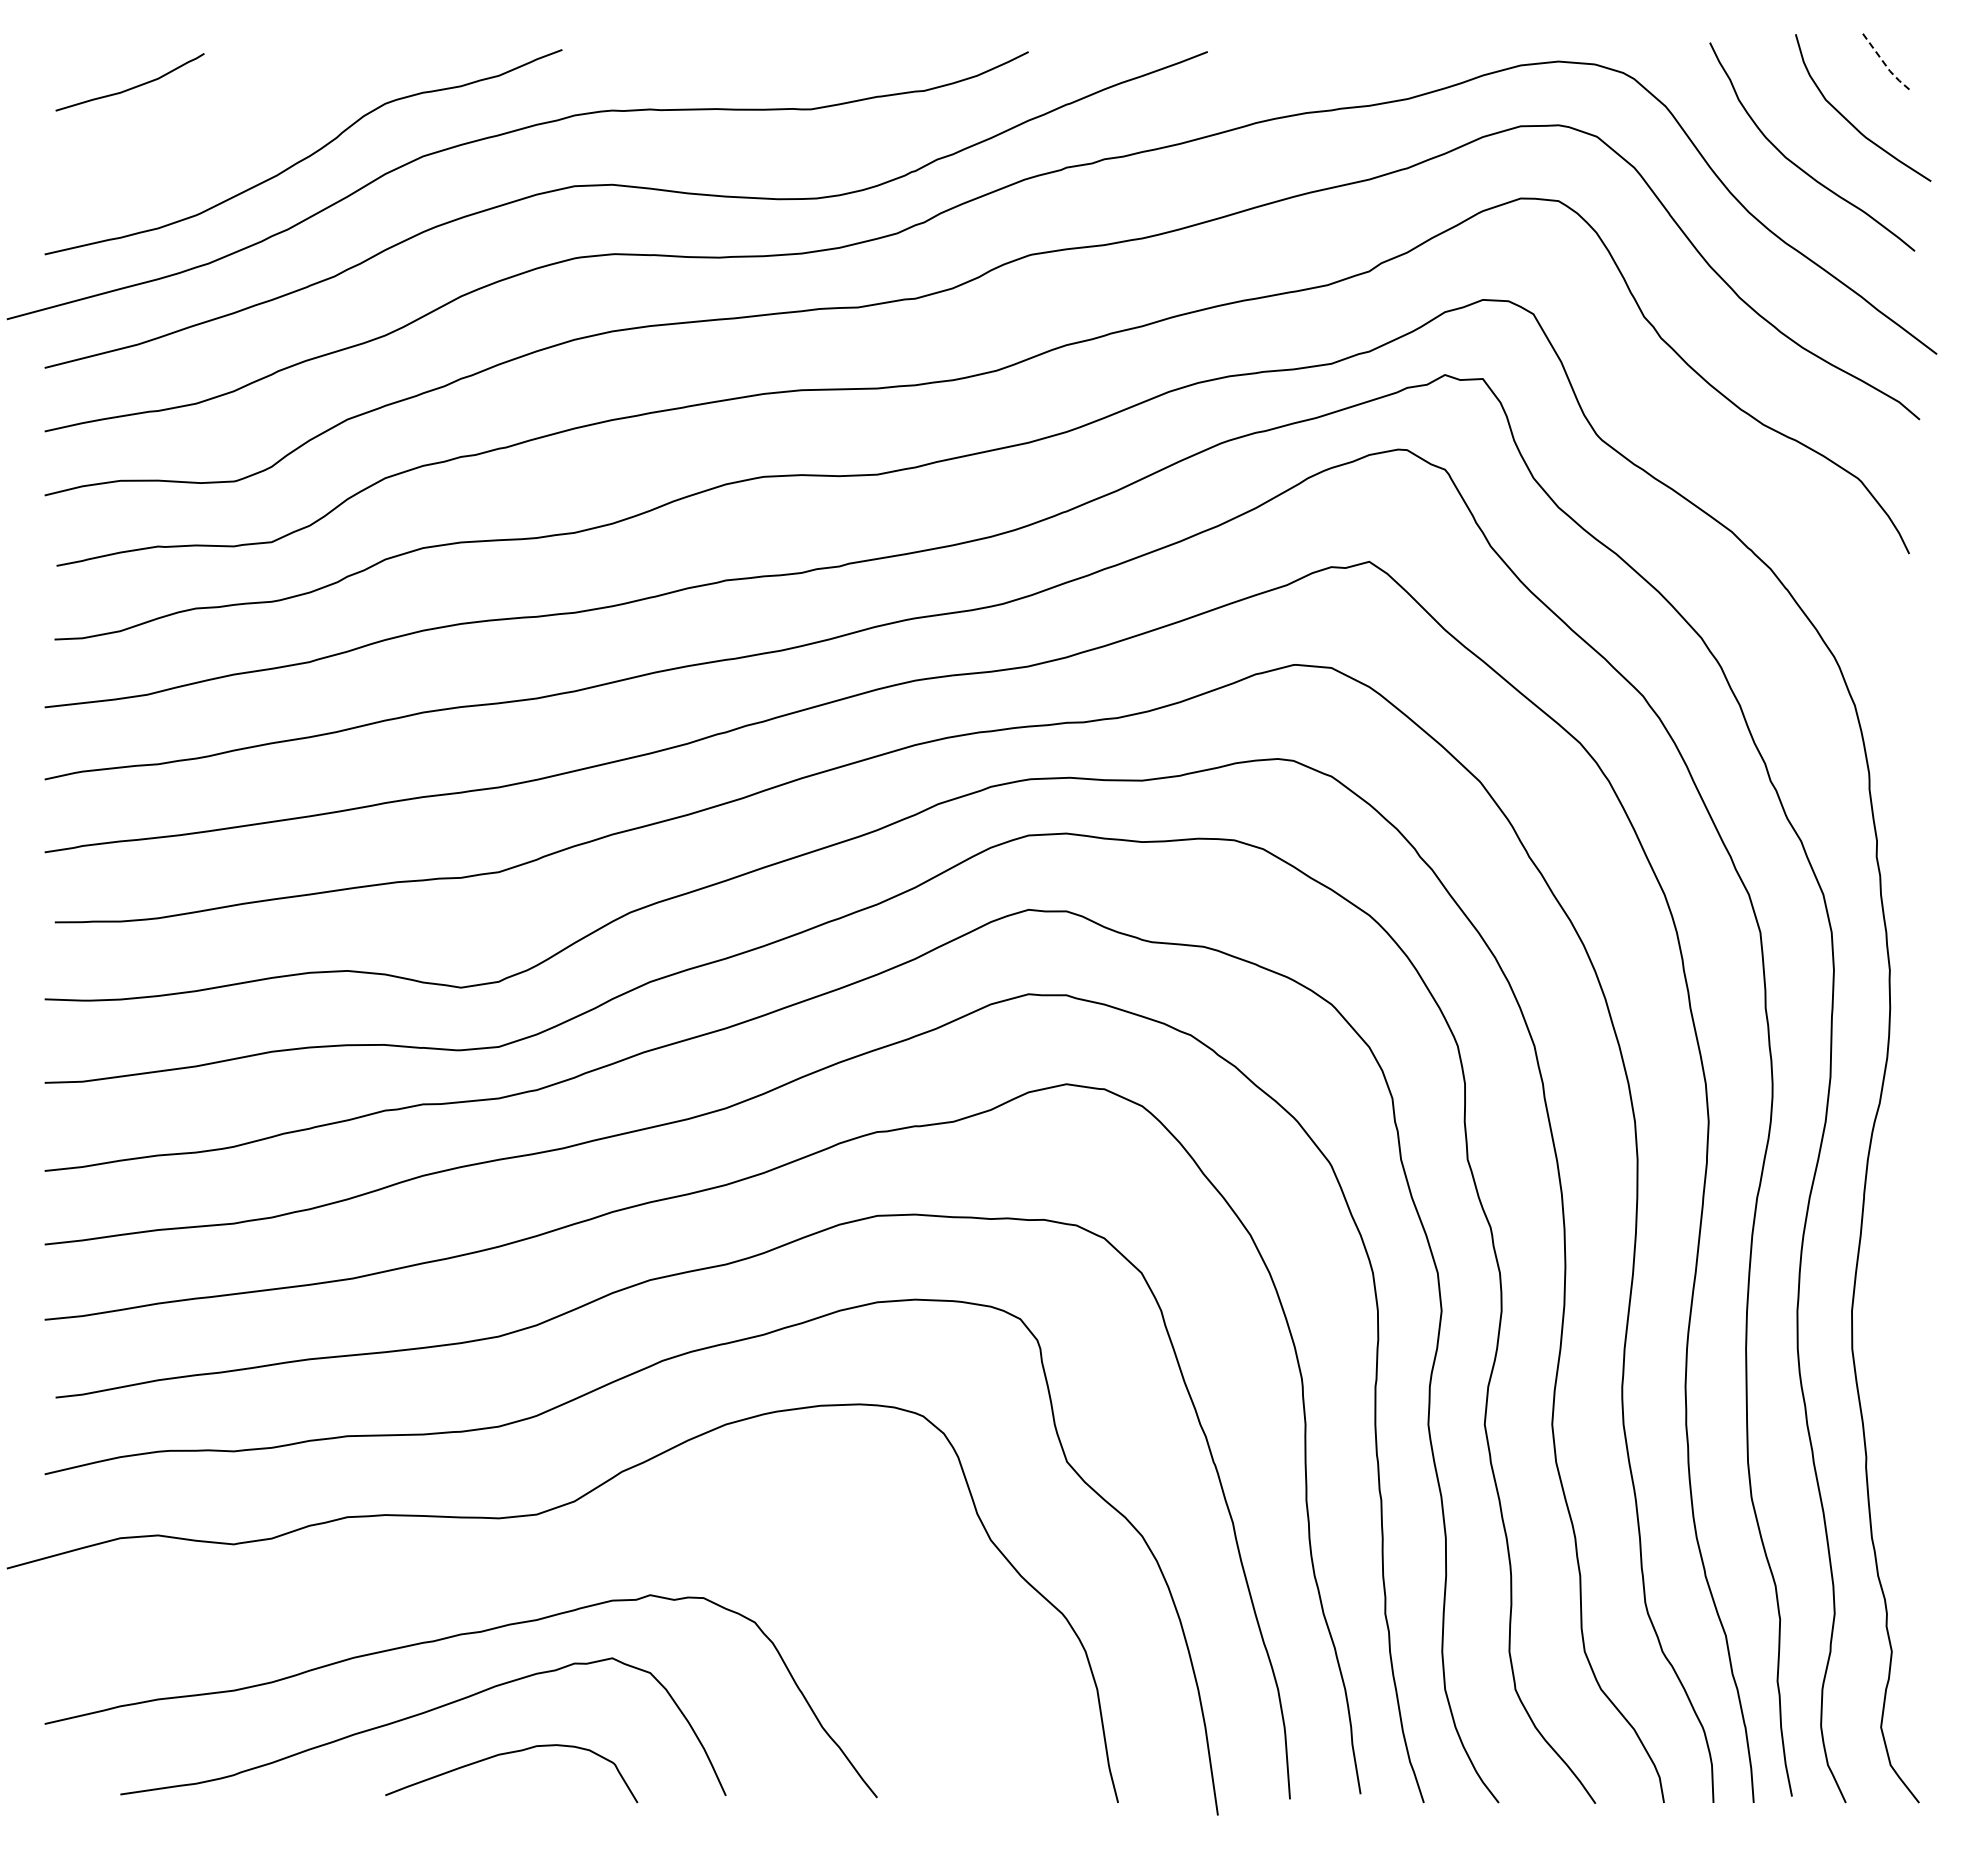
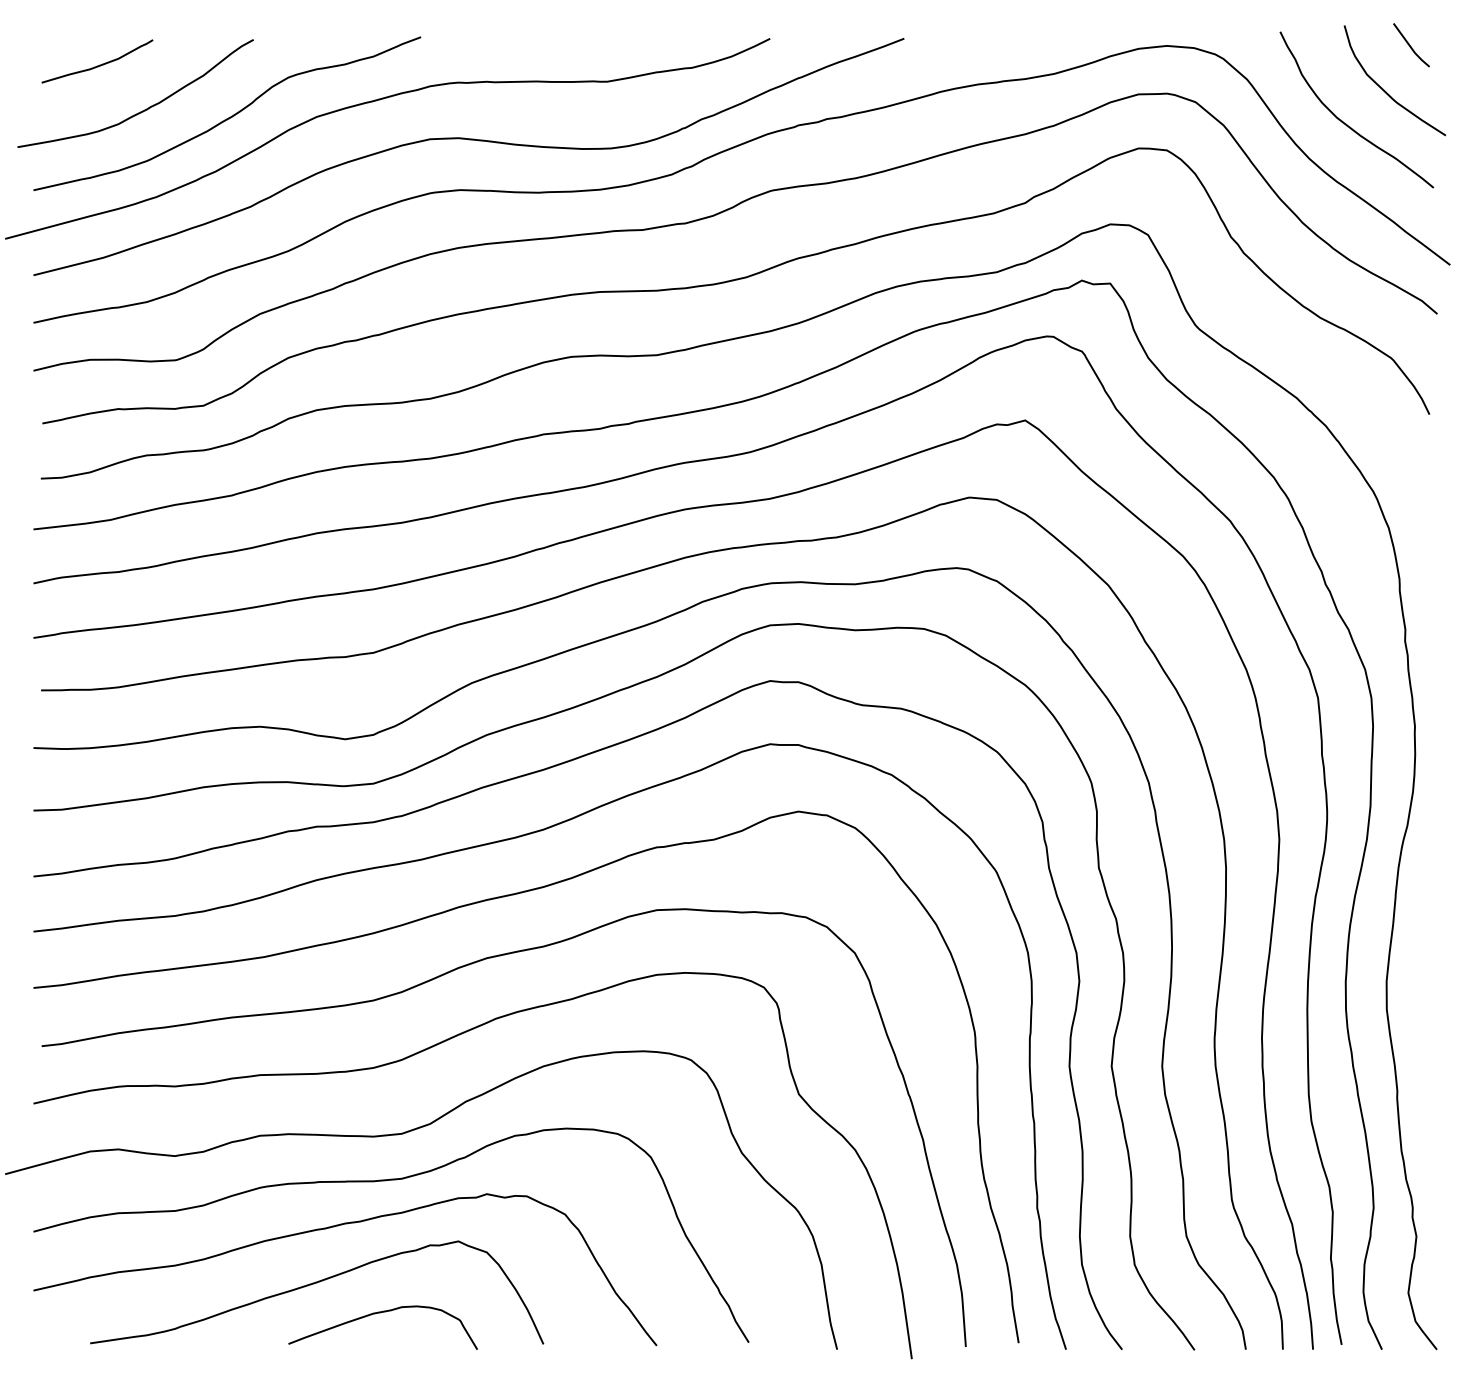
line: (1884, 63) -> (1410, 47), dashed -> solid
curve: (191, 147) -> (143, 110), added
curve: (519, 1577) -> (388, 1180), added

